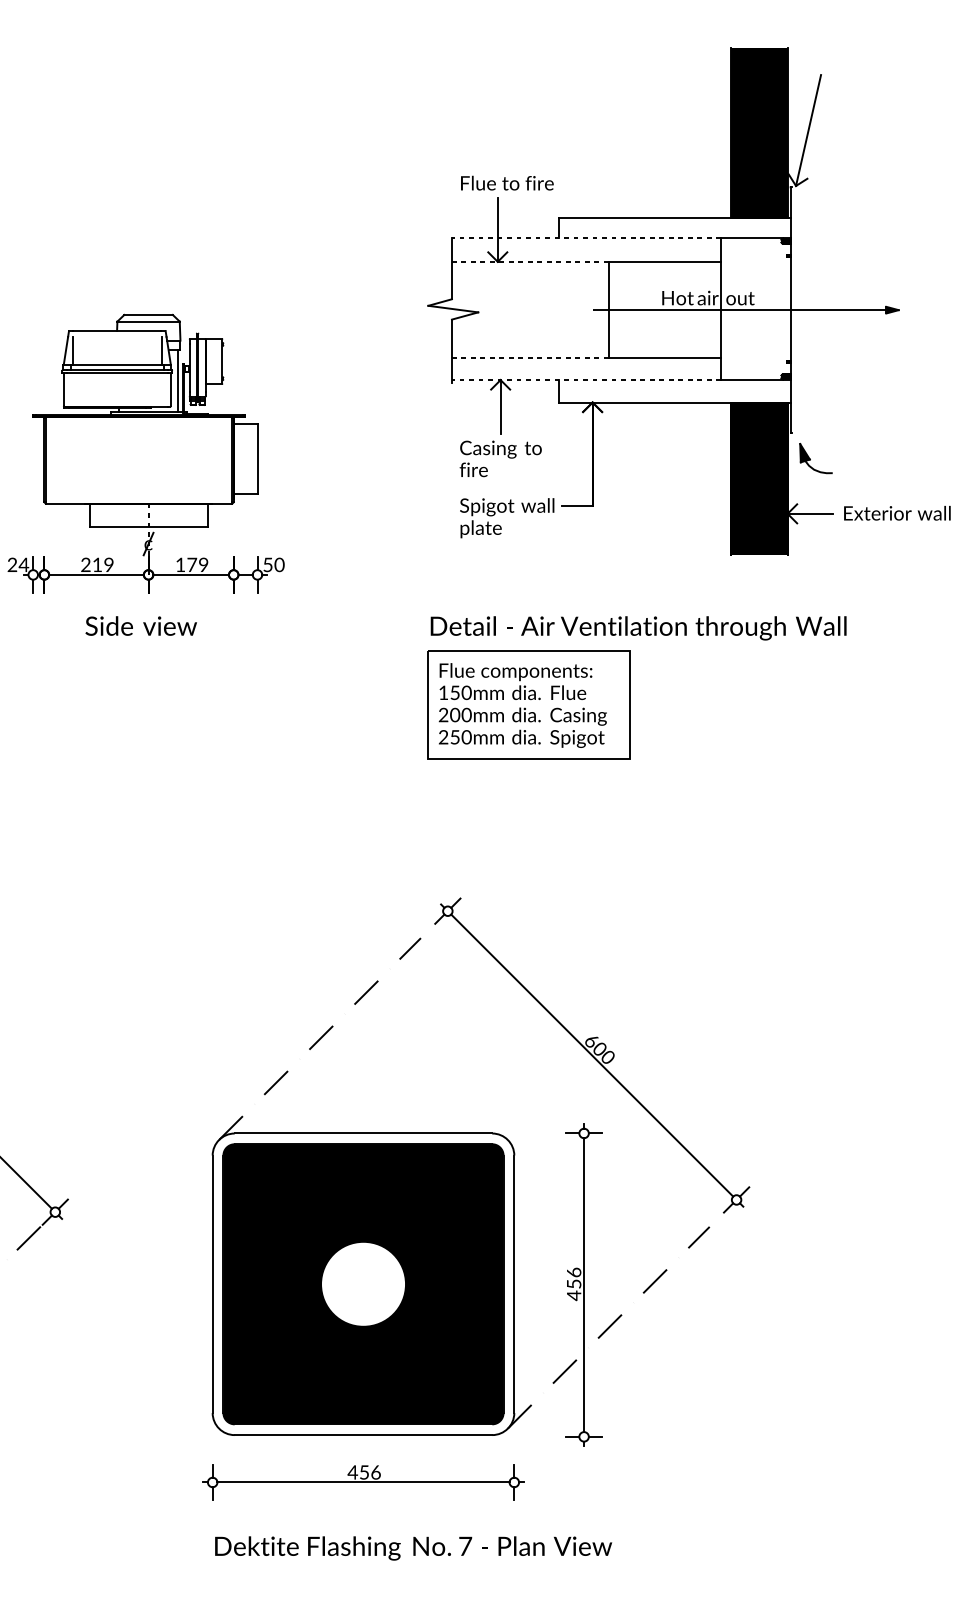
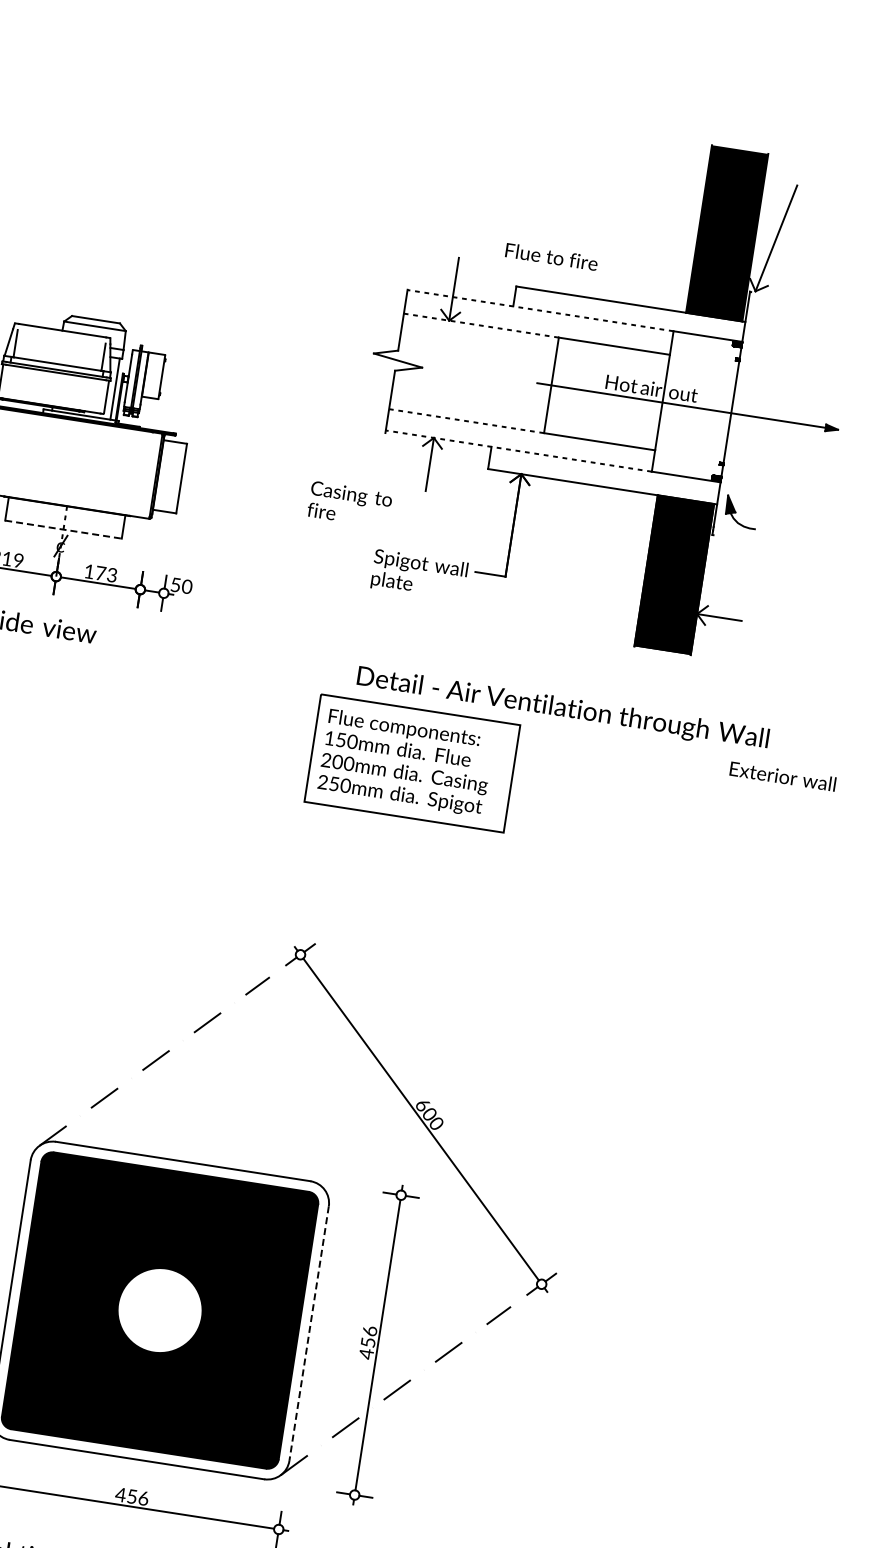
text: (507, 182) -> (551, 256), moved
text: (500, 458) -> (349, 504), moved
part: (815, 458) -> (741, 512), moved
text: (897, 513) -> (783, 776), moved
line: (148, 527) -> (63, 529), solid -> dashed
text: (203, 565) -> (111, 575), 179 -> 173
text: (638, 628) -> (562, 709), moved
line: (514, 1284) -> (309, 1333), solid -> dashed

